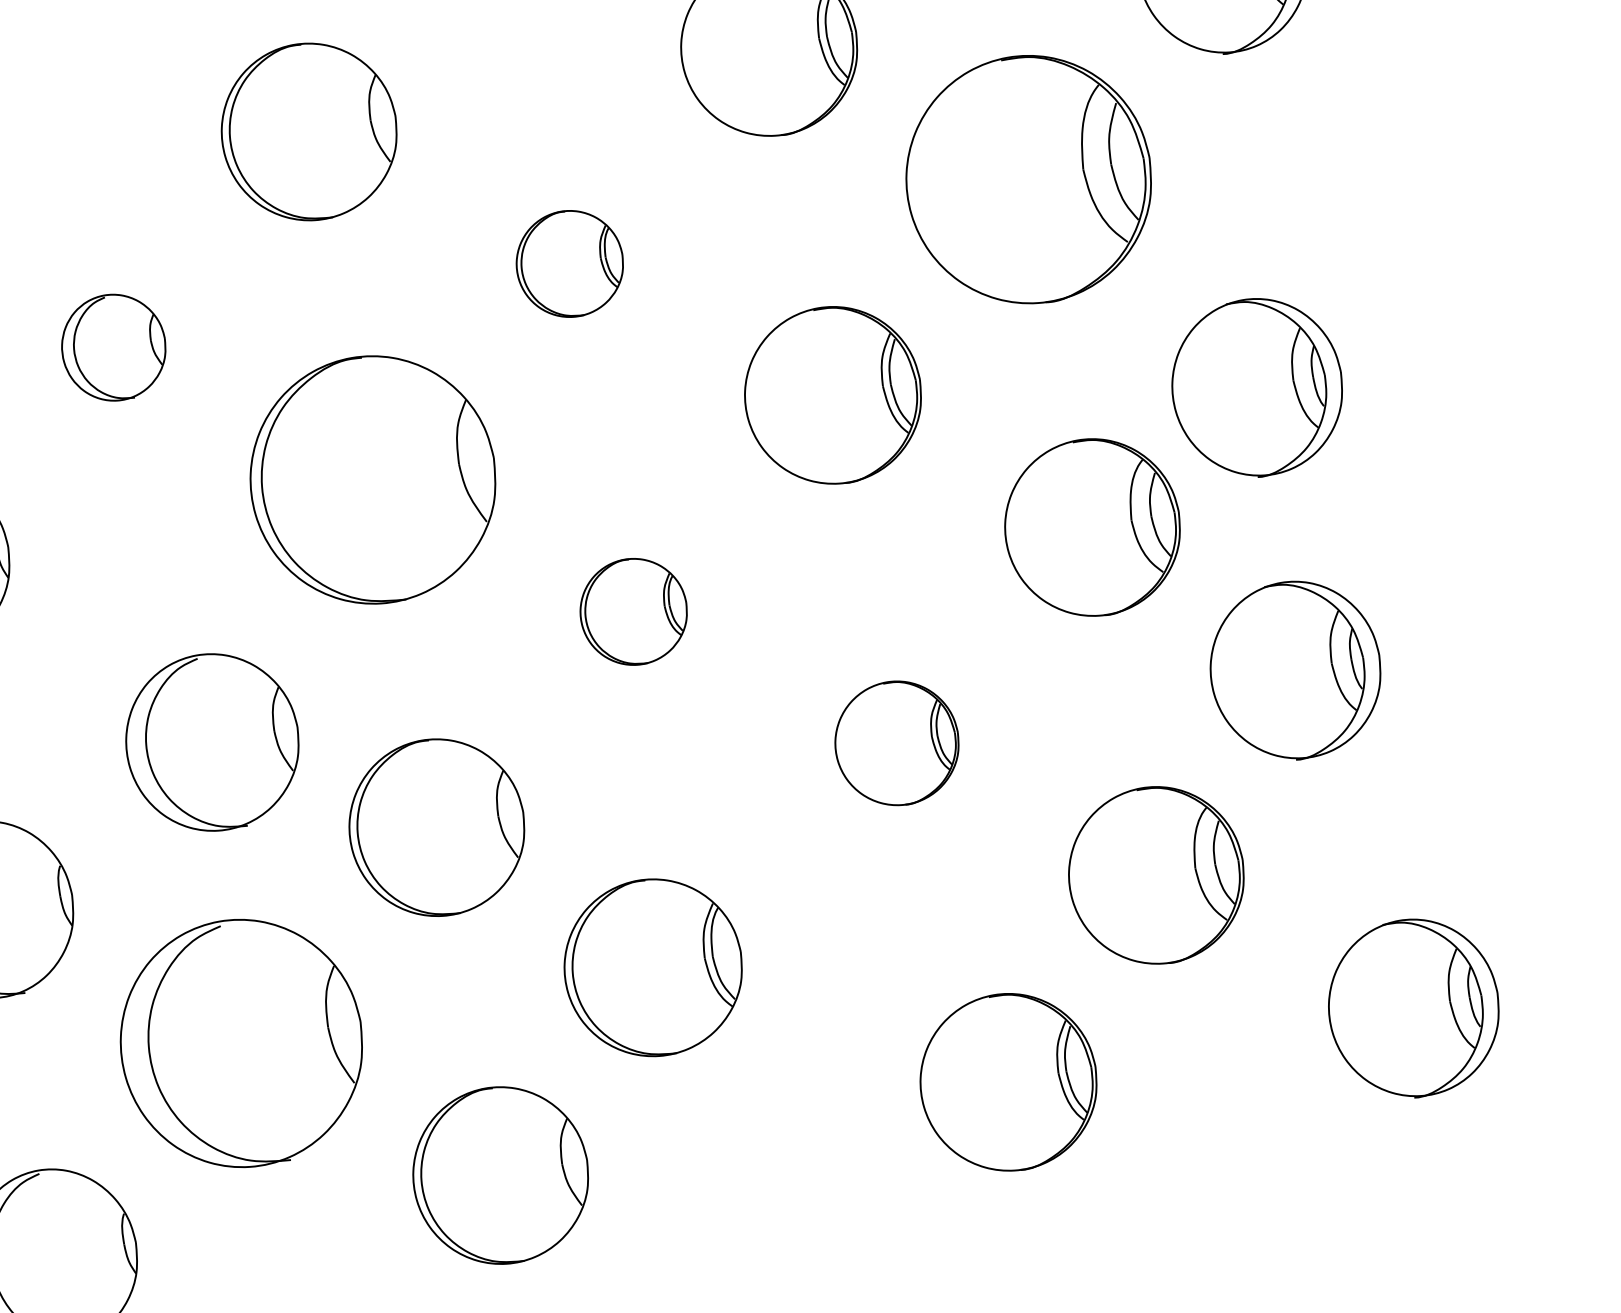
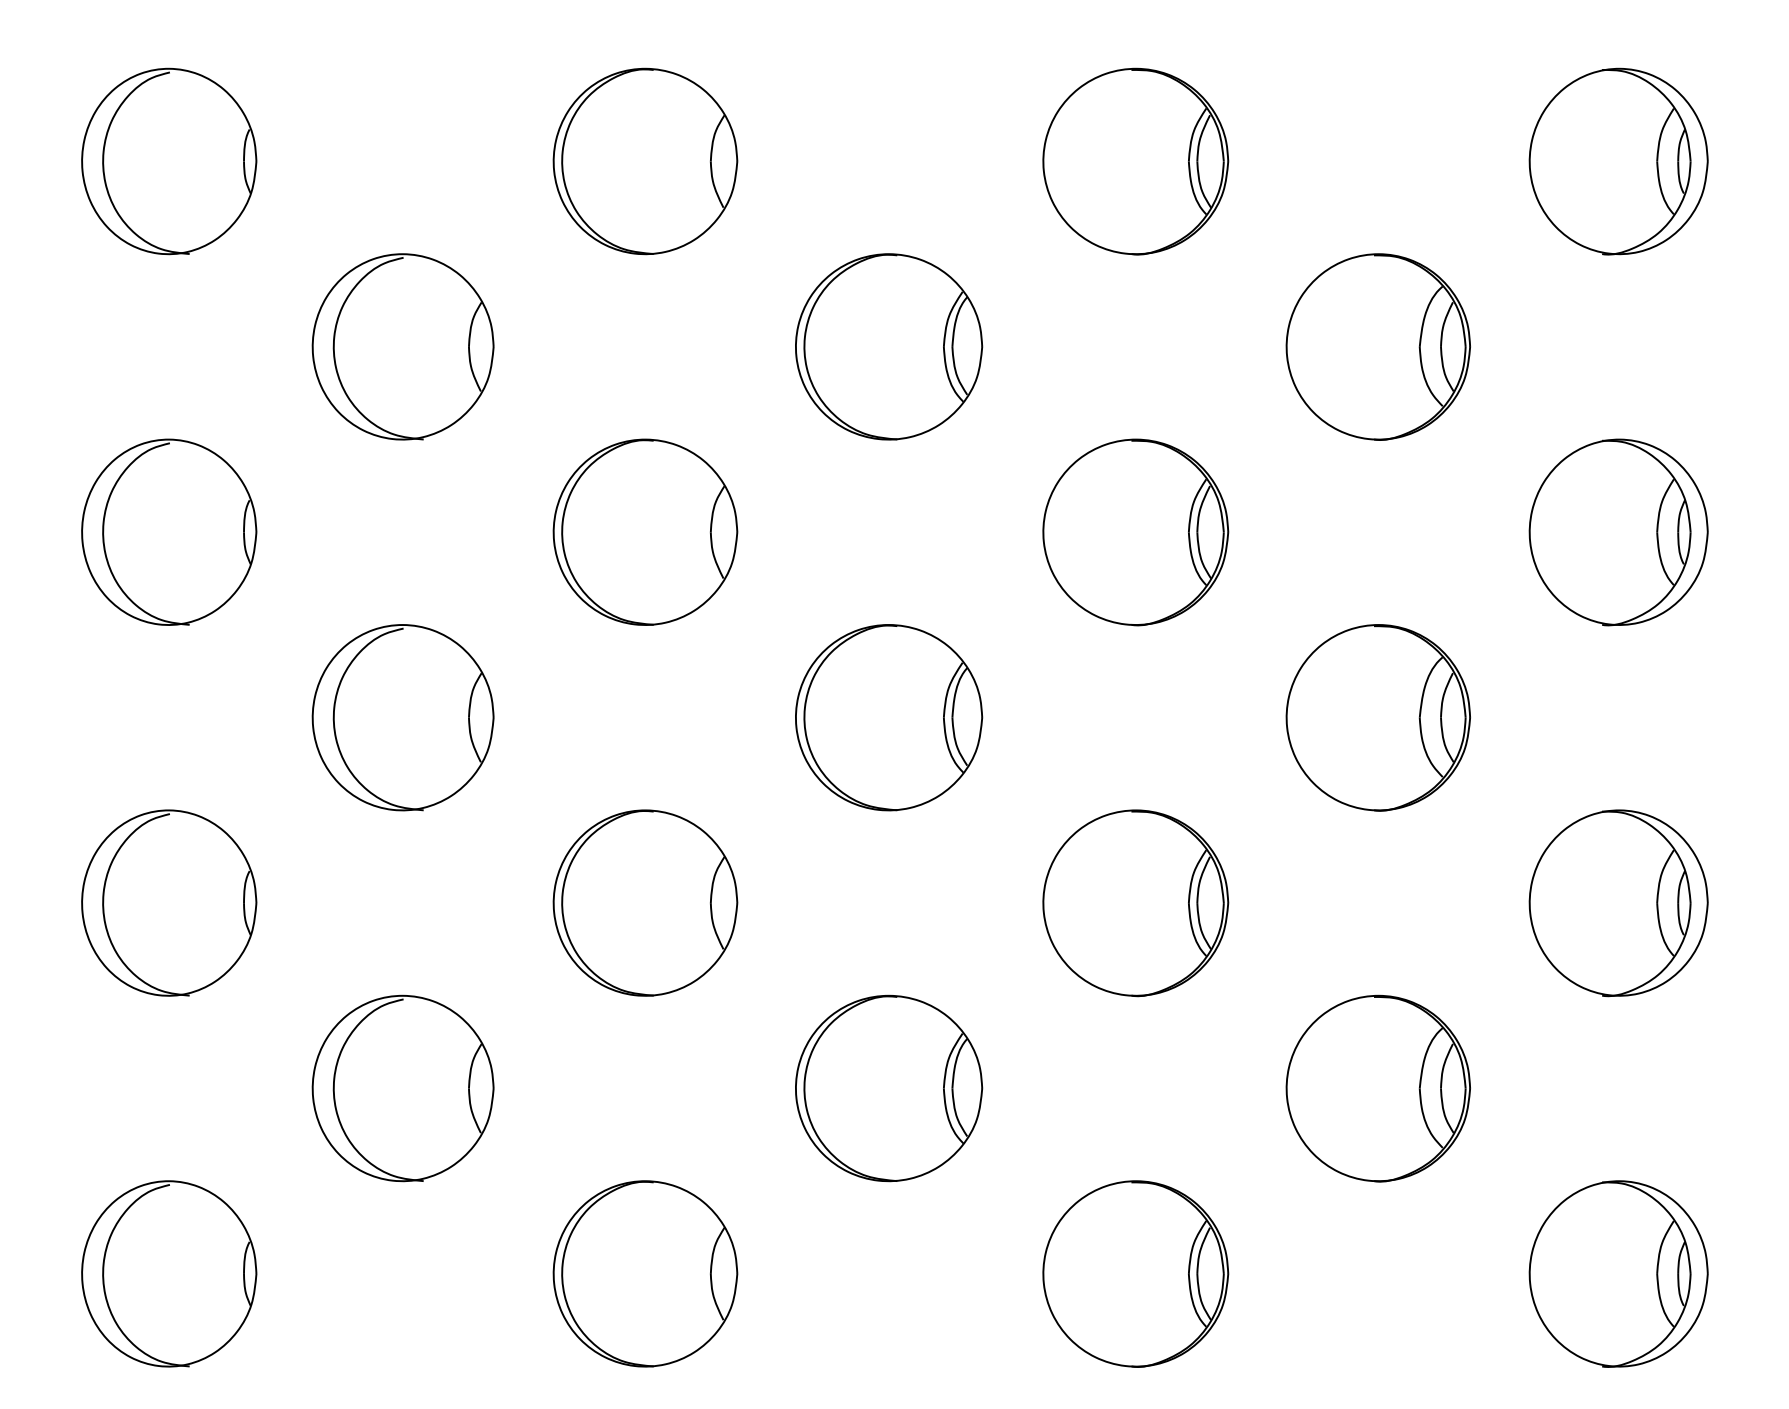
part: (1027, 179) -> (1377, 346), size x0.71
part: (570, 263) -> (889, 346), size x1.67
part: (113, 347) -> (402, 346), size x1.67
part: (1257, 387) -> (1618, 532), moved
part: (373, 479) -> (645, 531), size x0.71
part: (634, 611) -> (889, 717), size x1.67
part: (1295, 670) -> (1618, 903), moved
part: (211, 742) -> (402, 717), moved
part: (896, 743) -> (1135, 903), size x1.43
part: (653, 967) -> (889, 1088), moved
part: (241, 1043) -> (402, 1088), size x0.71
part: (1008, 1082) -> (1135, 1273), moved

